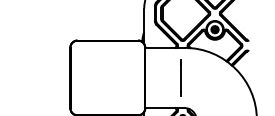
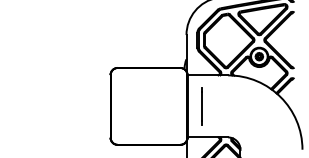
line: (181, 78) -> (201, 106), moved

